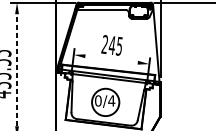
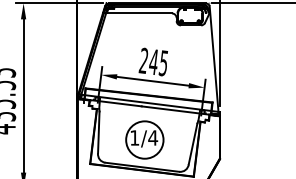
line: (111, 58) -> (152, 80), added
line: (16, 70) -> (23, 96), dashed -> solid
text: (98, 100) -> (134, 137), 0/4 -> 1/4

